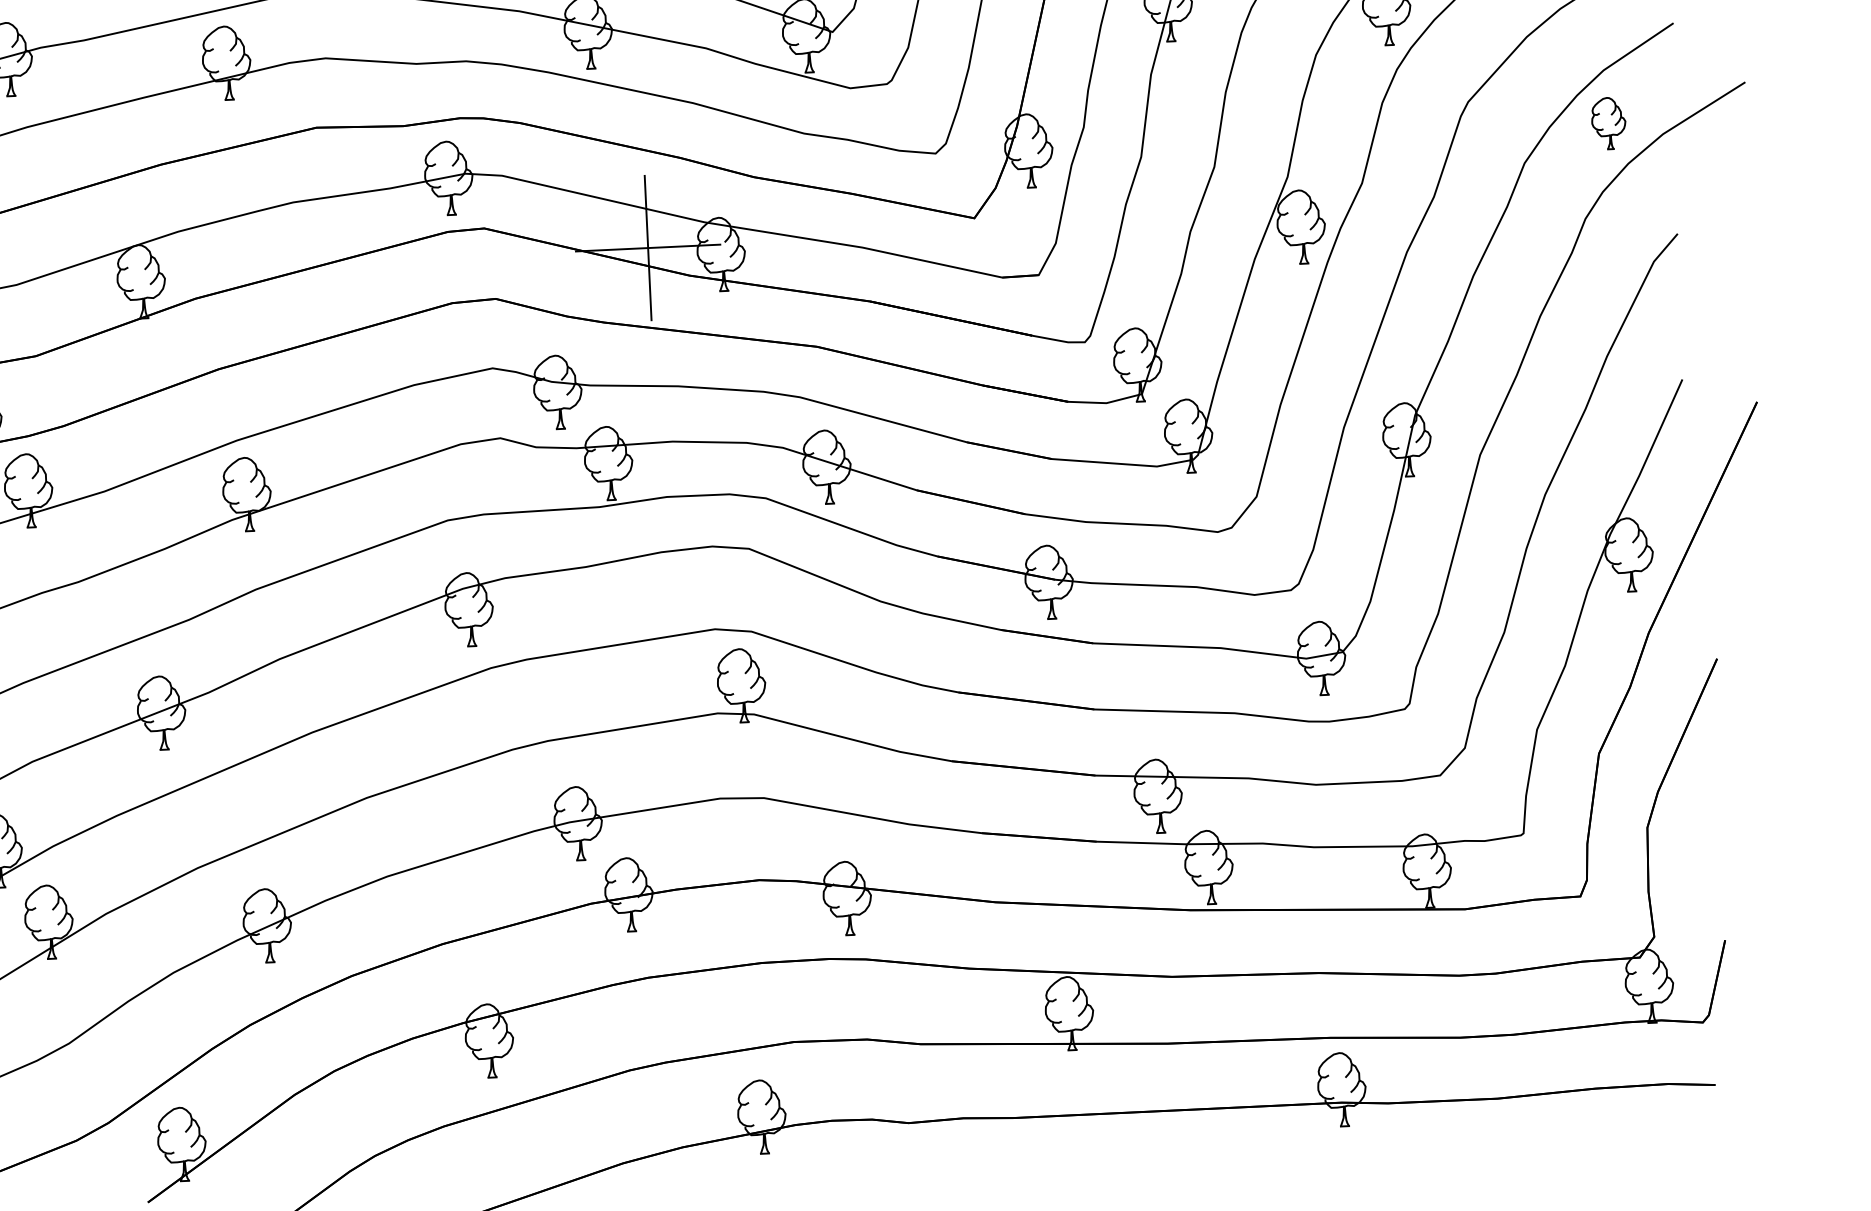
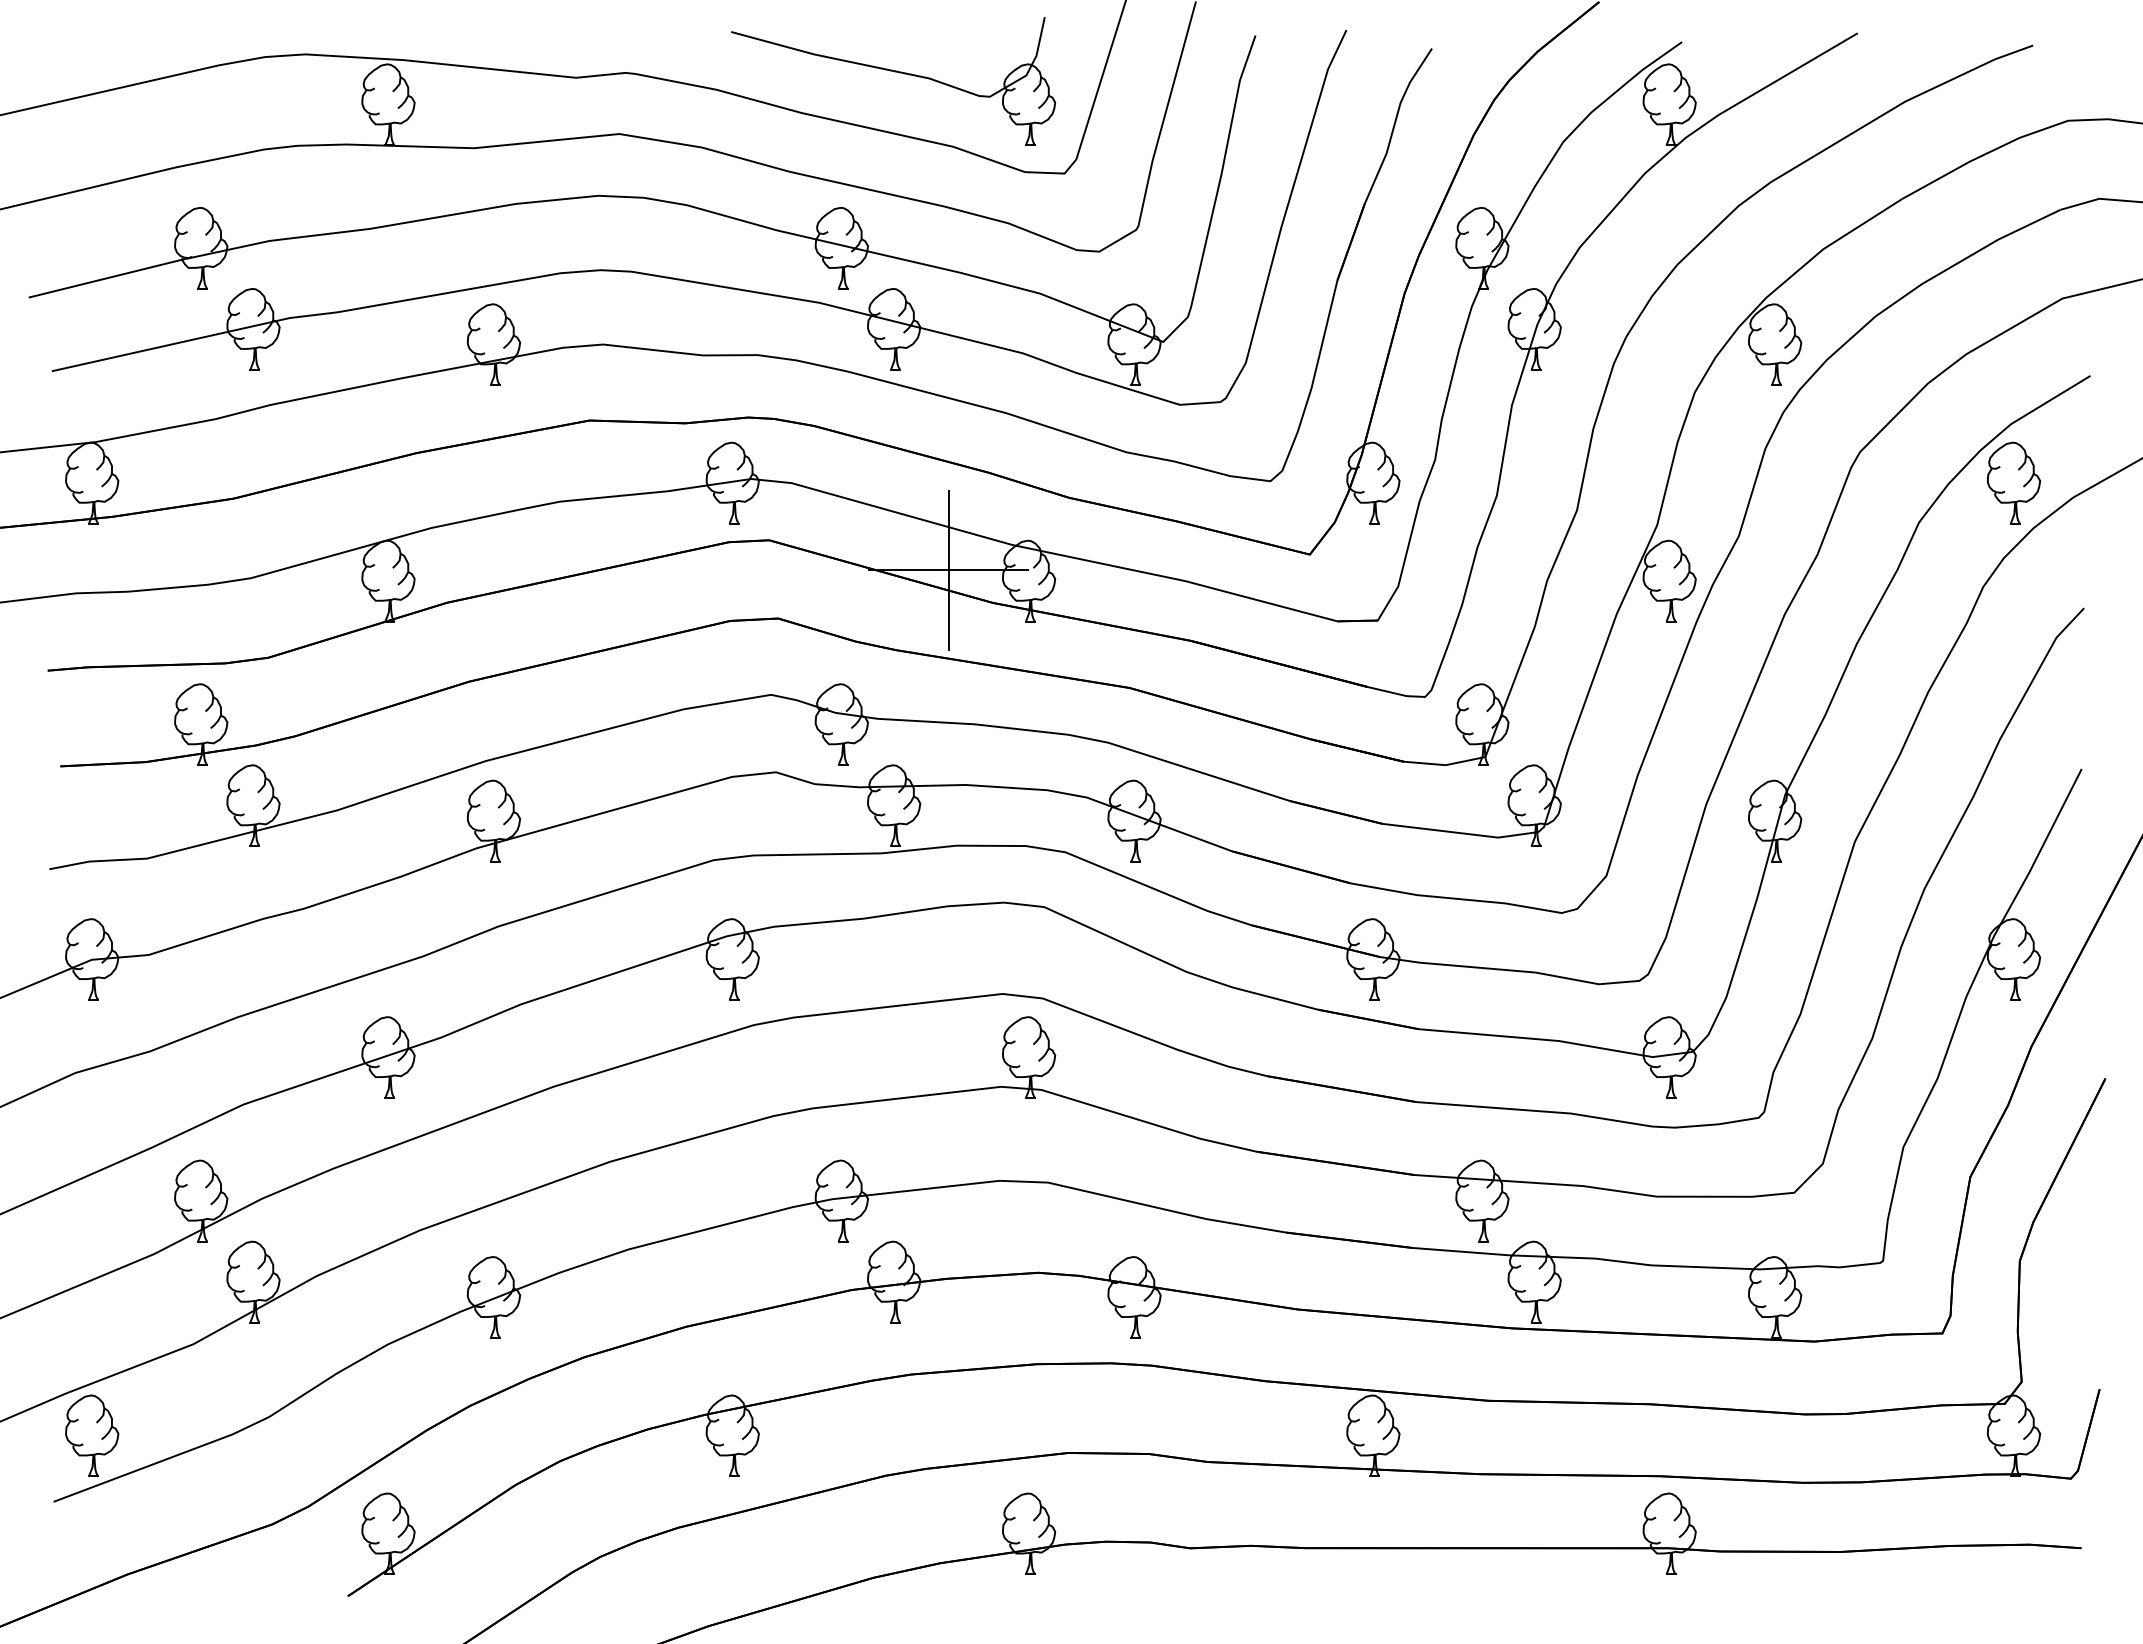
part: (1608, 123) -> (2013, 482), size x1.43

